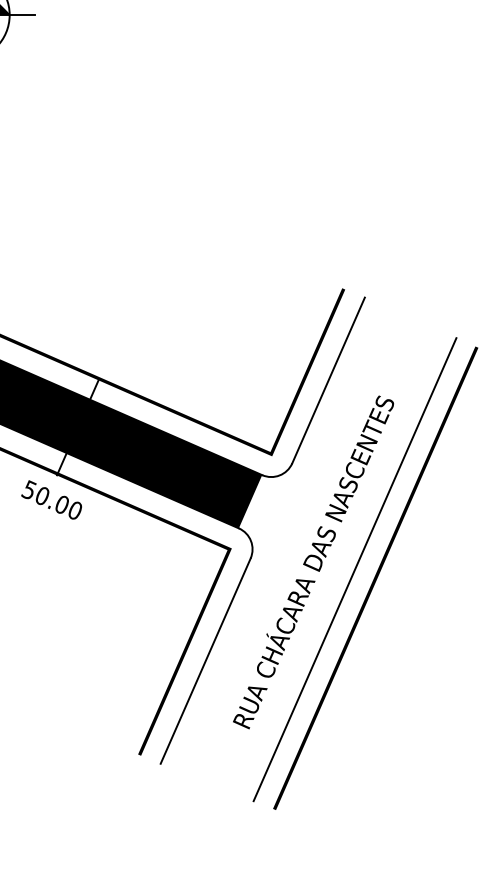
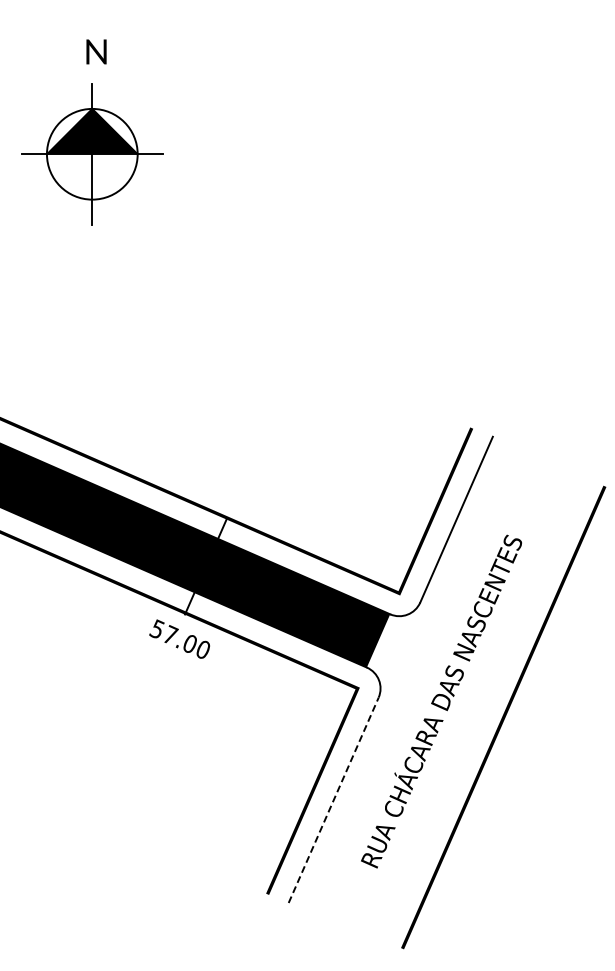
text: (42, 495) -> (170, 634), 50.00 -> 57.00
line: (354, 569) -> (482, 708), removed
line: (205, 660) -> (333, 799), solid -> dashed

